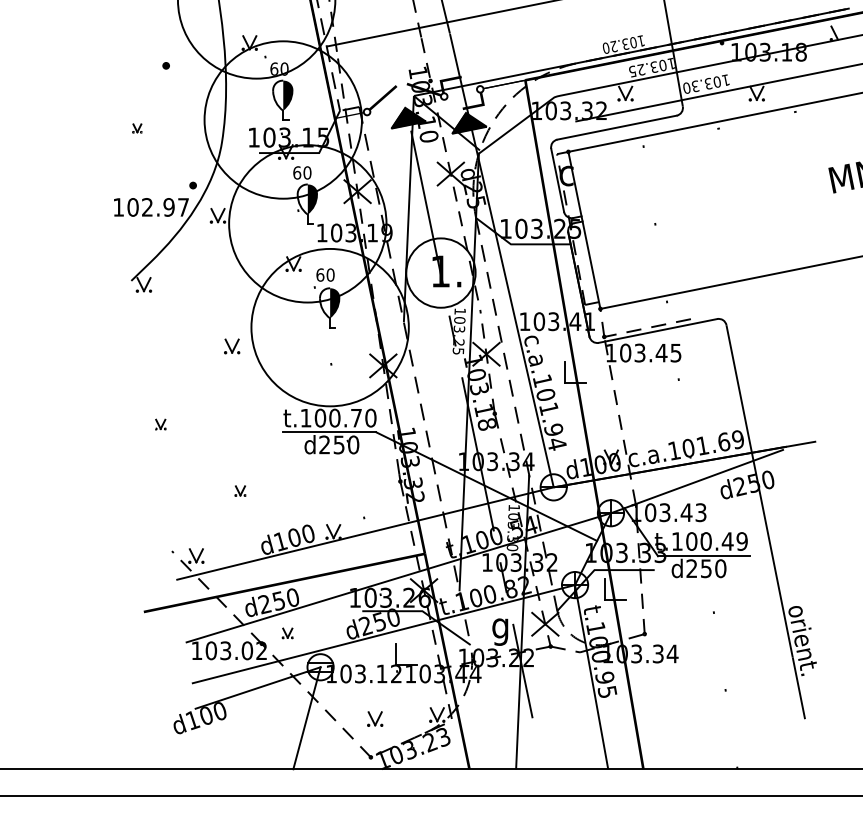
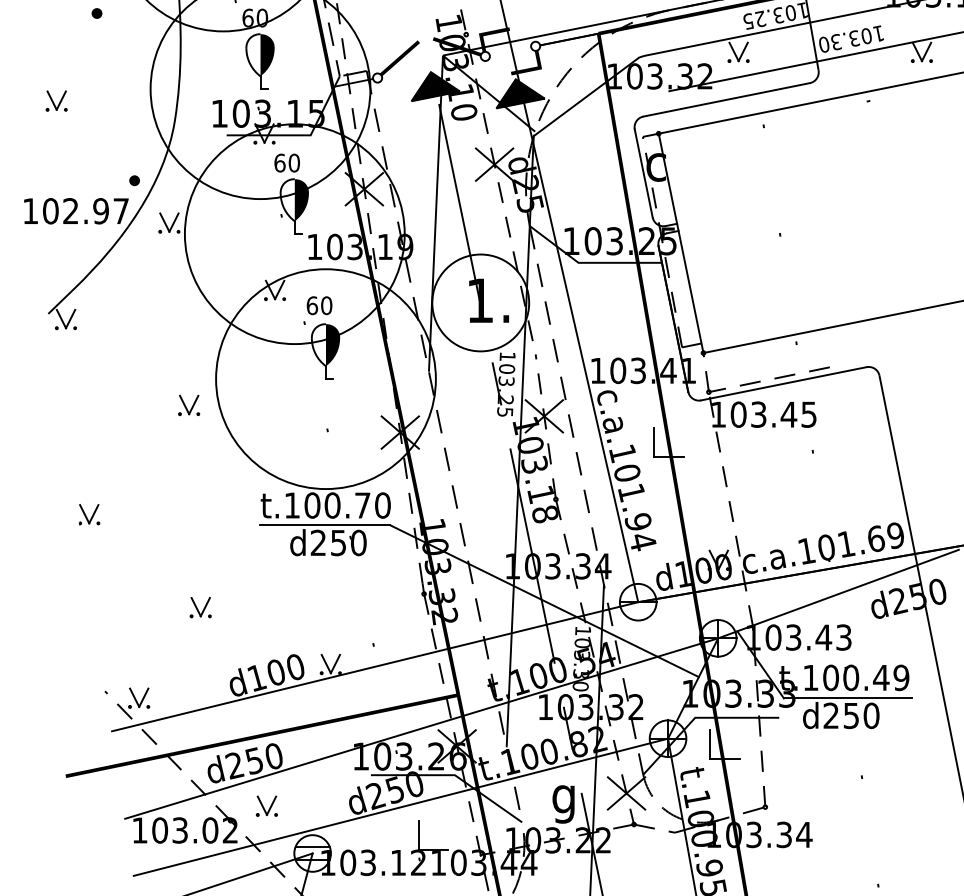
part: (137, 128) -> (56, 101), size x1.67
part: (160, 424) -> (89, 514), size x1.43
part: (240, 490) -> (200, 606), size x1.43
part: (287, 633) -> (266, 806), size x1.43

